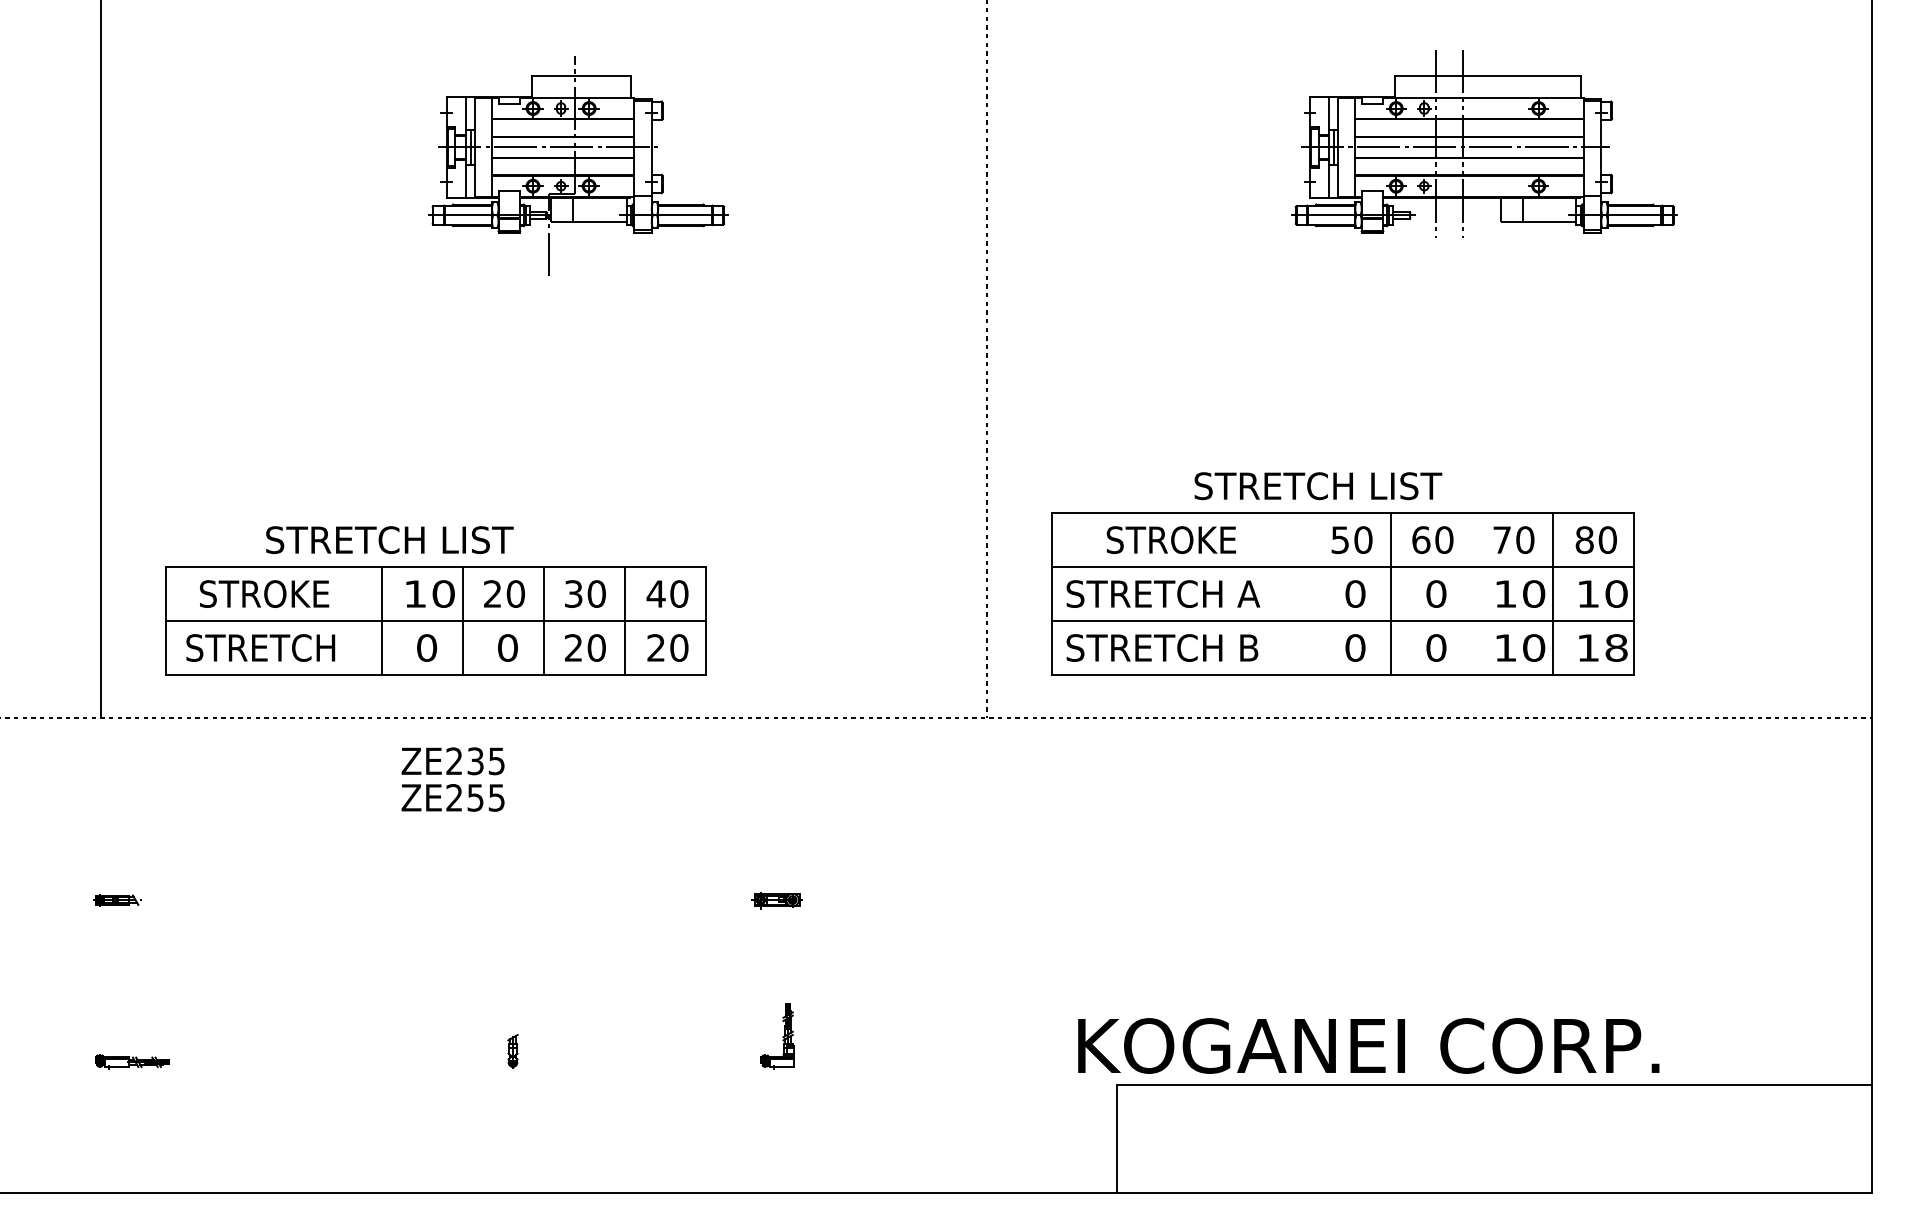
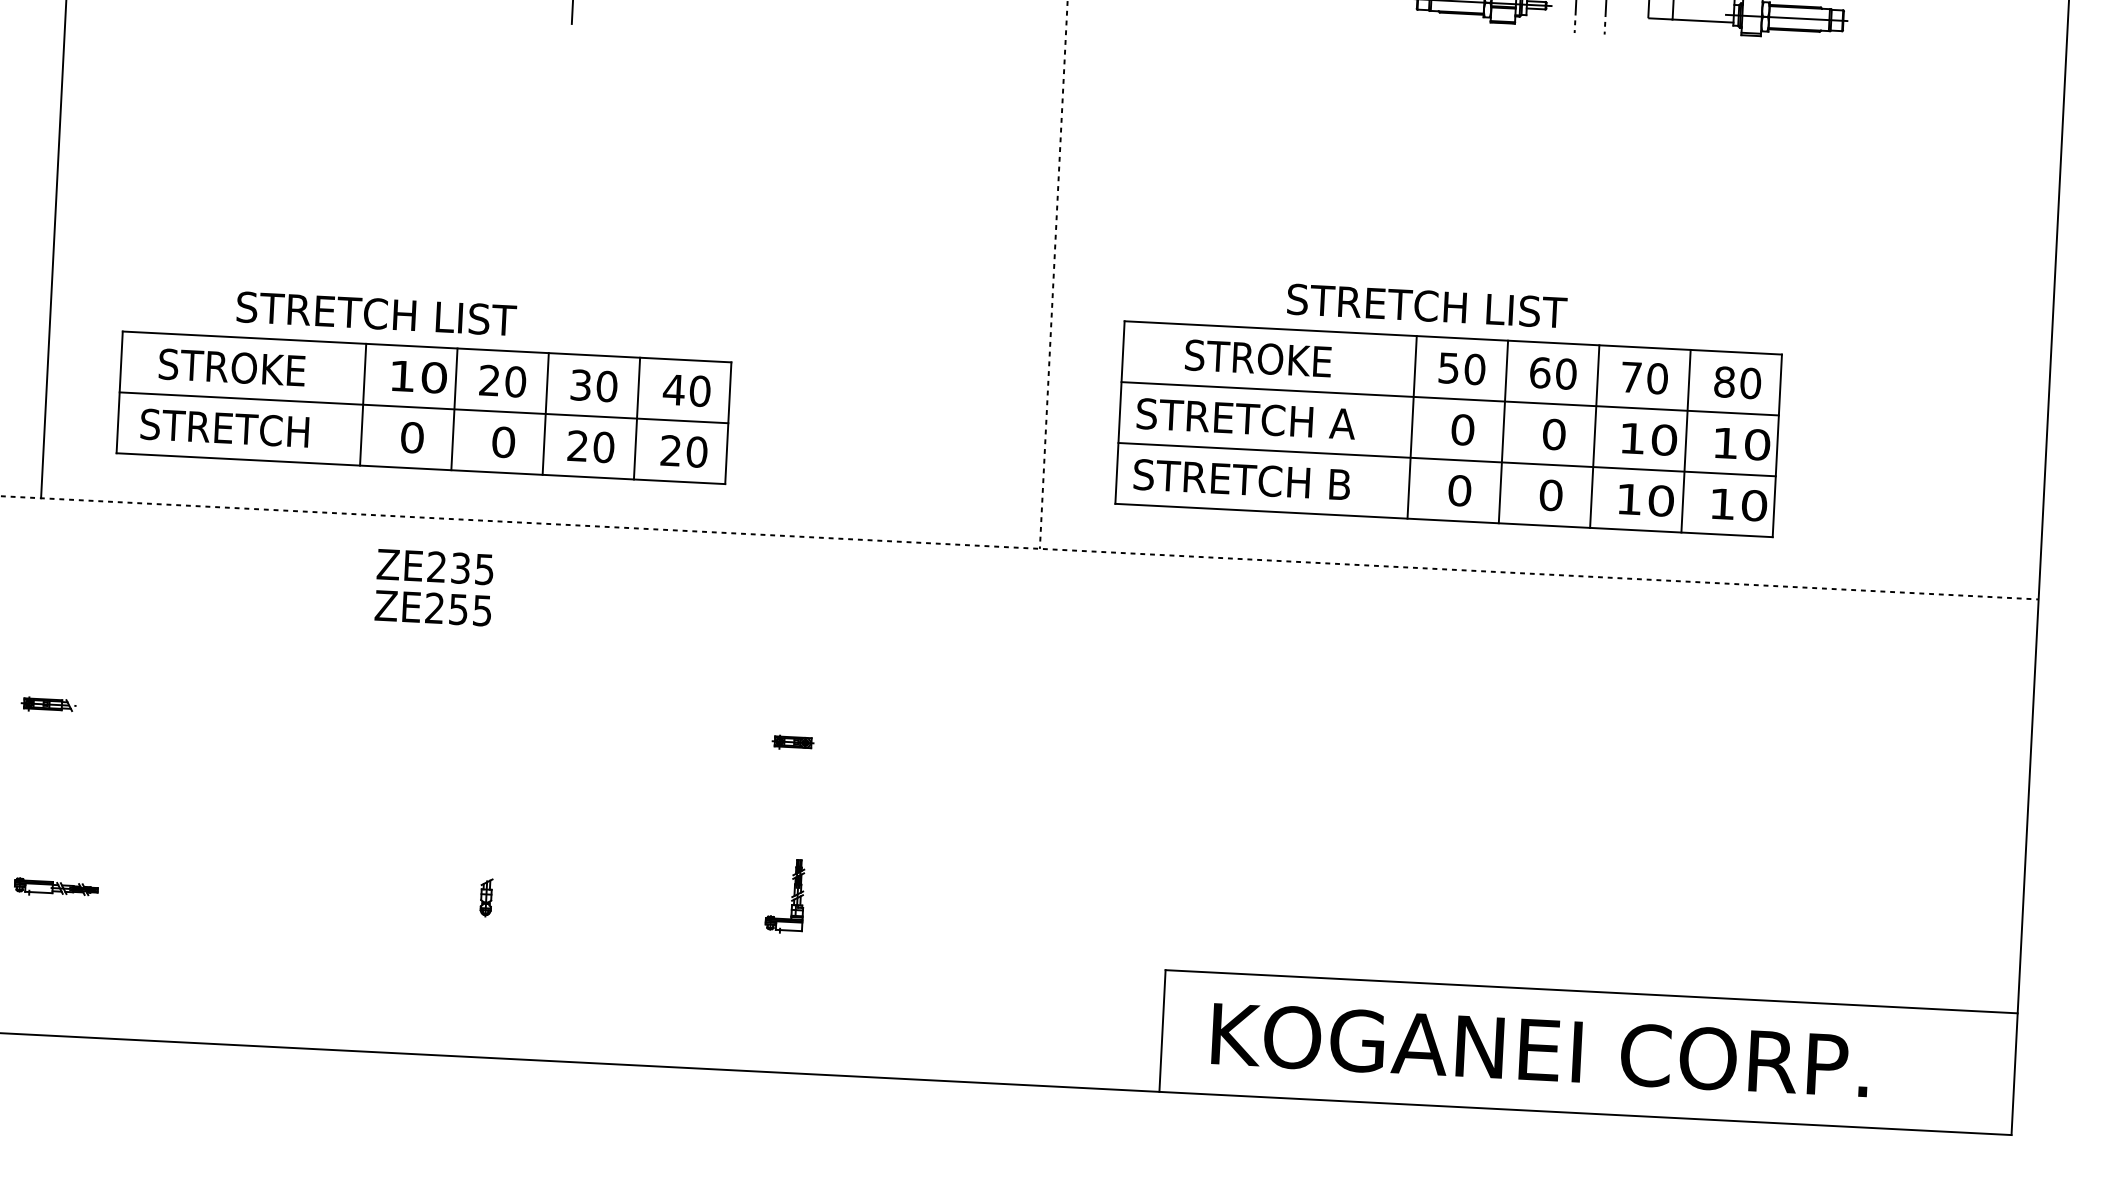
line: (1310, 594) -> (1412, 427), added
line: (1472, 594) -> (1594, 437), added
text: (1616, 647) -> (1754, 505), 18 -> 10
part: (776, 900) -> (792, 742), size x0.71
text: (1368, 1045) -> (1540, 1049), moved

